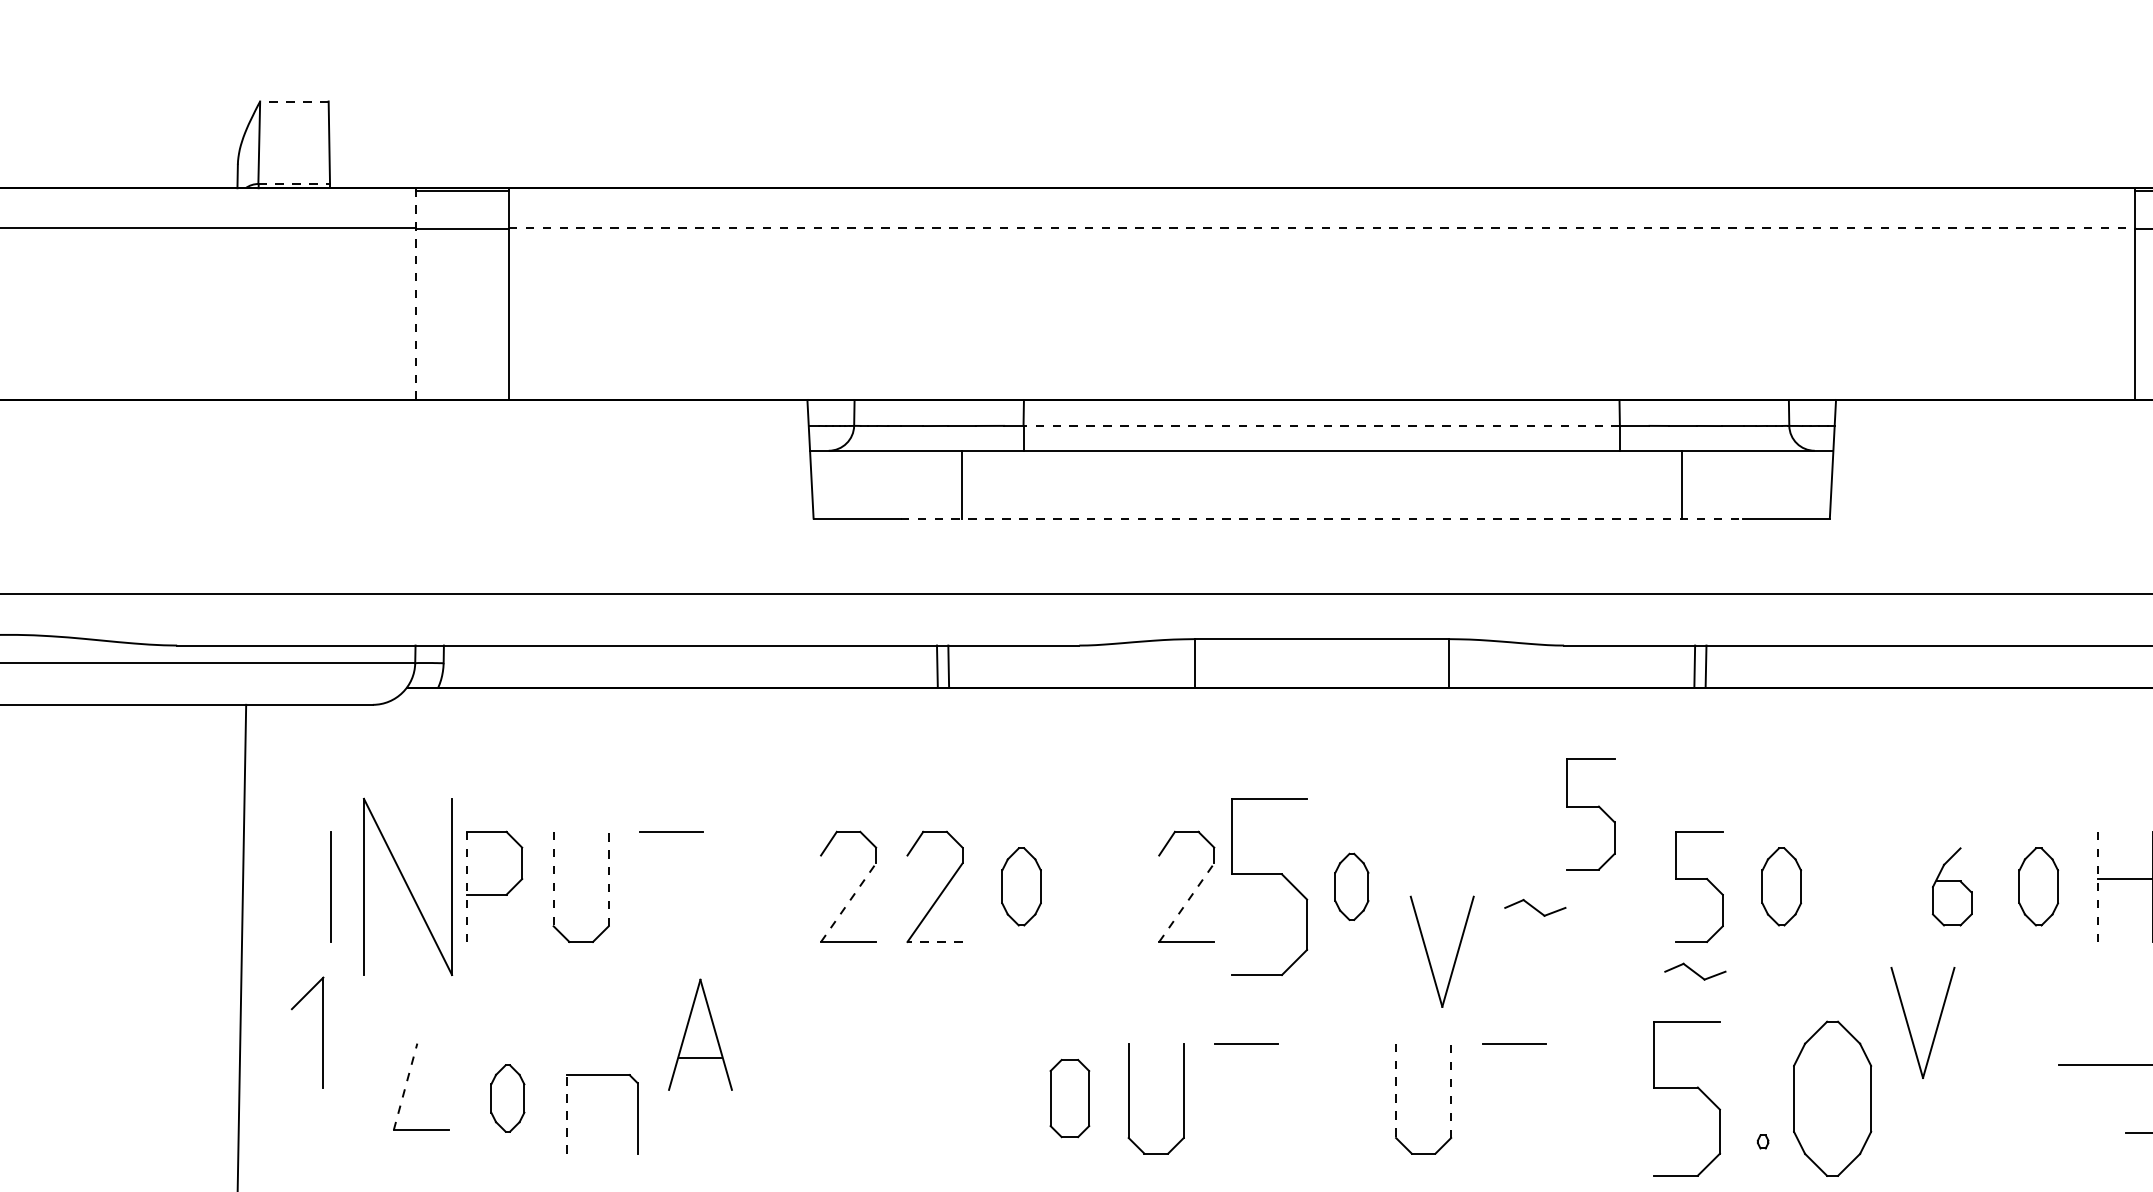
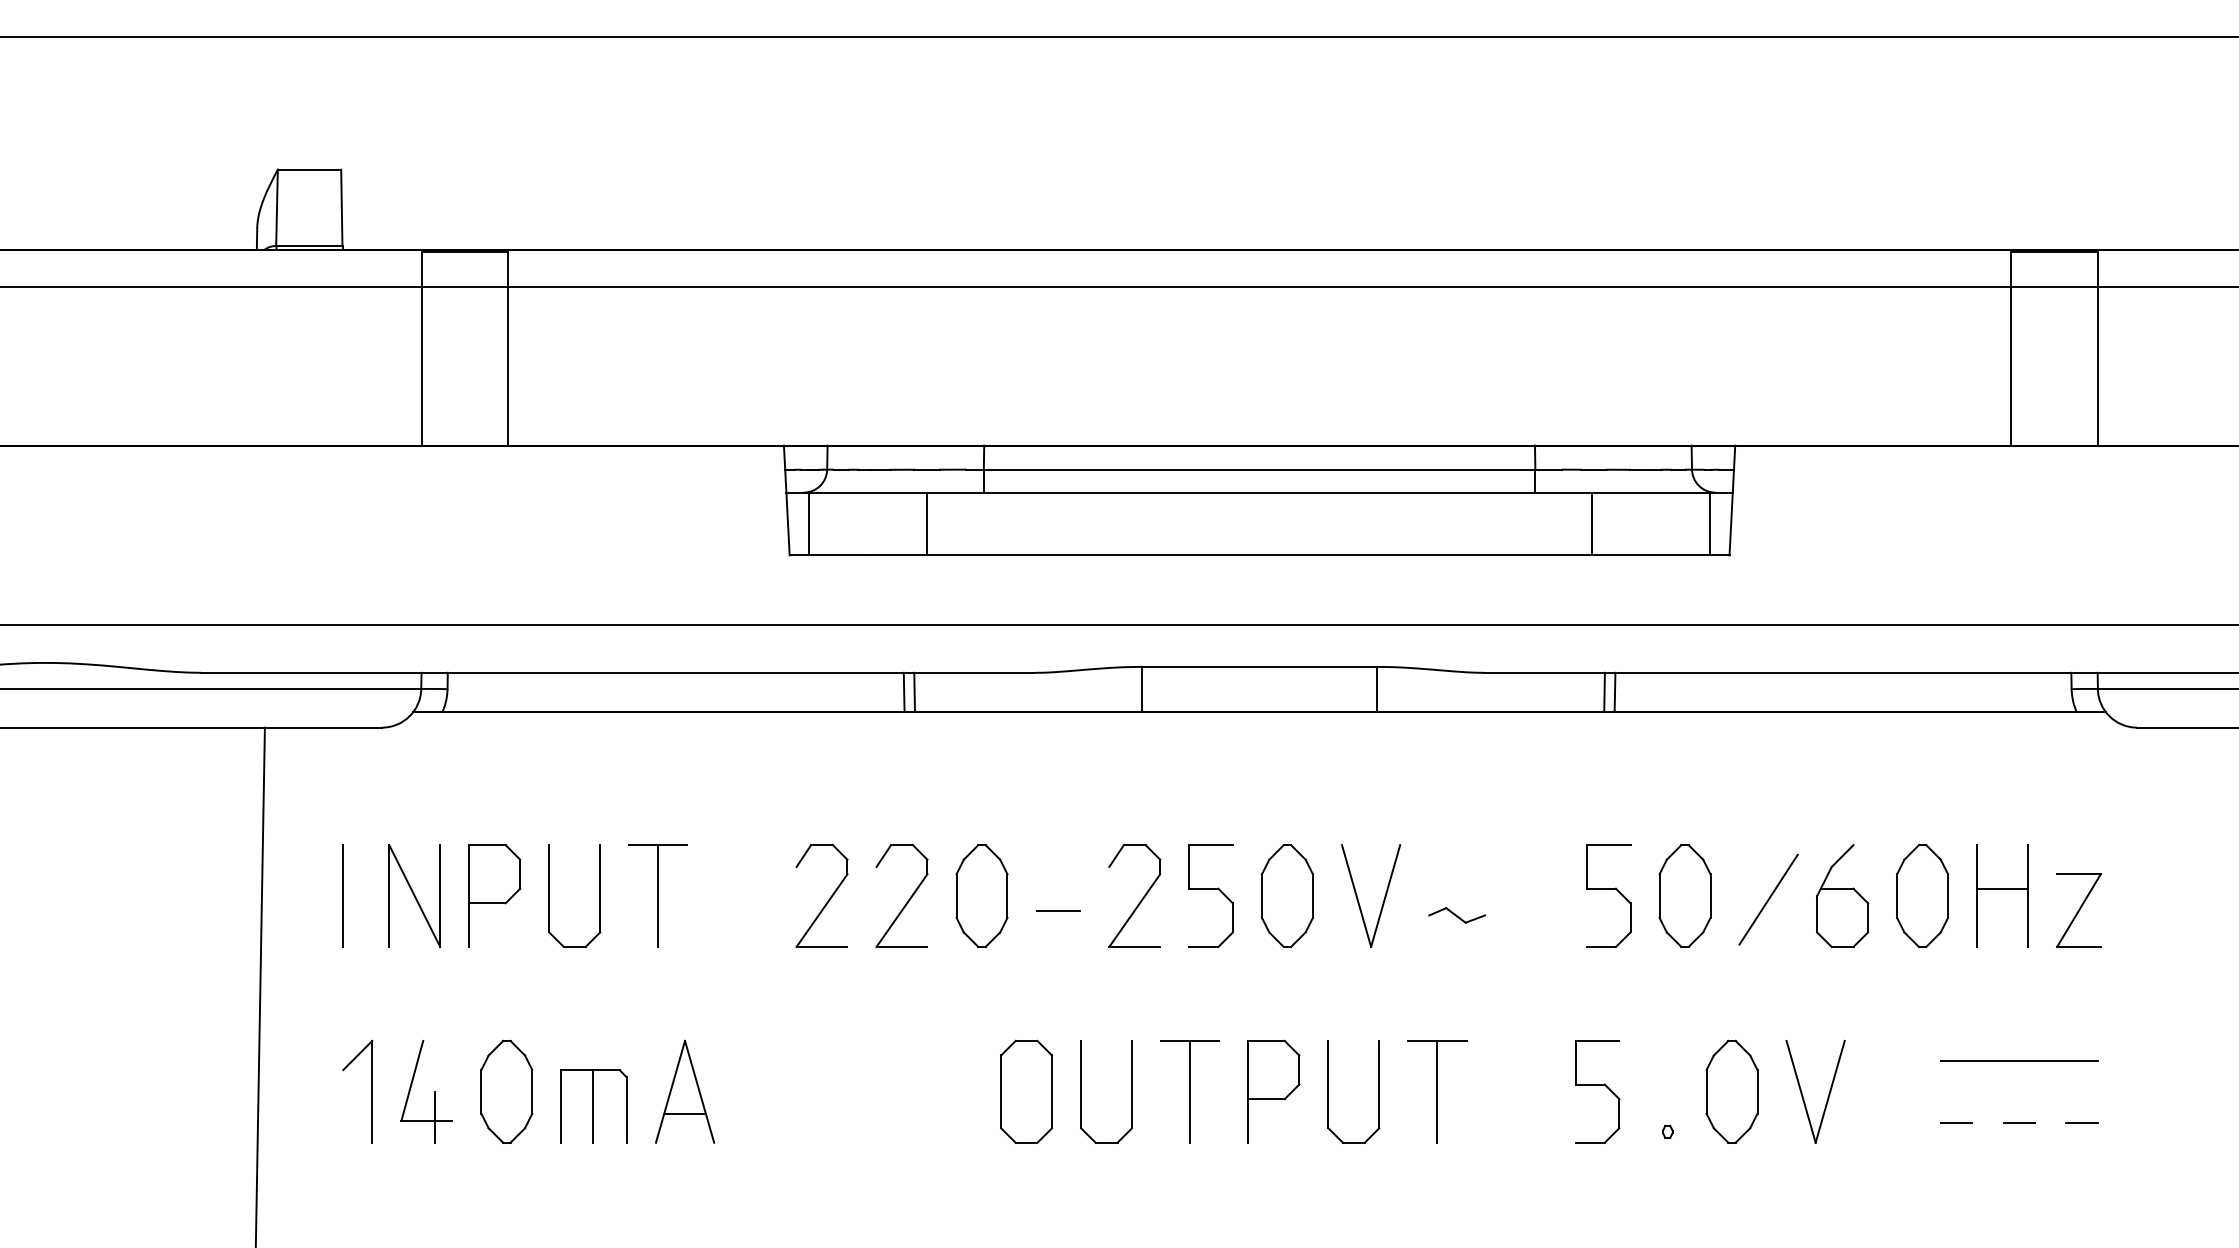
line: (294, 101) -> (309, 169), dashed -> solid
line: (294, 183) -> (309, 245), dashed -> solid
line: (1321, 228) -> (1259, 287), dashed -> solid
line: (415, 293) -> (421, 347), dashed -> solid
line: (1321, 425) -> (1259, 469), dashed -> solid
line: (835, 484) -> (809, 523), added
line: (1808, 484) -> (1709, 523), added
line: (1322, 518) -> (1260, 555), dashed -> solid
part: (1590, 813) -> (1508, 828), removed
line: (553, 878) -> (549, 888), dashed -> solid
line: (609, 878) -> (600, 888), dashed -> solid
part: (407, 886) -> (414, 895), size x0.62
line: (671, 886) -> (658, 895), added
part: (1021, 886) -> (981, 895), size x1.43
part: (1268, 886) -> (1210, 895), size x0.62
part: (1351, 886) -> (1287, 895), size x1.67
part: (1781, 886) -> (1684, 895), size x1.43
part: (1952, 886) -> (1842, 895), size x1.43
part: (2038, 886) -> (1922, 895), size x1.43
line: (467, 887) -> (469, 896), dashed -> solid
line: (2097, 887) -> (1977, 896), dashed -> solid
line: (1872, 890) -> (1768, 899), added
line: (849, 902) -> (822, 910), dashed -> solid
line: (1104, 902) -> (1058, 910), added
line: (1187, 902) -> (1135, 910), dashed -> solid
line: (934, 941) -> (901, 946), dashed -> solid
part: (1455, 955) -> (1383, 899), moved
part: (1694, 971) -> (1604, 974), removed
part: (1909, 1026) -> (1803, 1095), moved
part: (322, 1032) -> (371, 1091), moved
part: (700, 1034) -> (685, 1091), moved
line: (405, 1086) -> (412, 1080), dashed -> solid
line: (1396, 1090) -> (1328, 1084), dashed -> solid
line: (1451, 1090) -> (1379, 1084), dashed -> solid
part: (507, 1098) -> (506, 1091), size x1.67
part: (1069, 1098) -> (1026, 1091), size x1.43
line: (1247, 1098) -> (1190, 1091), added
part: (1336, 1098) -> (1273, 1091), added
line: (1514, 1098) -> (1437, 1091), added
part: (1687, 1098) -> (1597, 1091), size x0.71
part: (1831, 1098) -> (1731, 1091), size x0.71
line: (566, 1113) -> (561, 1105), dashed -> solid
line: (600, 1114) -> (592, 1106), added
line: (430, 1125) -> (435, 1116), added
line: (2075, 1132) -> (1956, 1123), added

